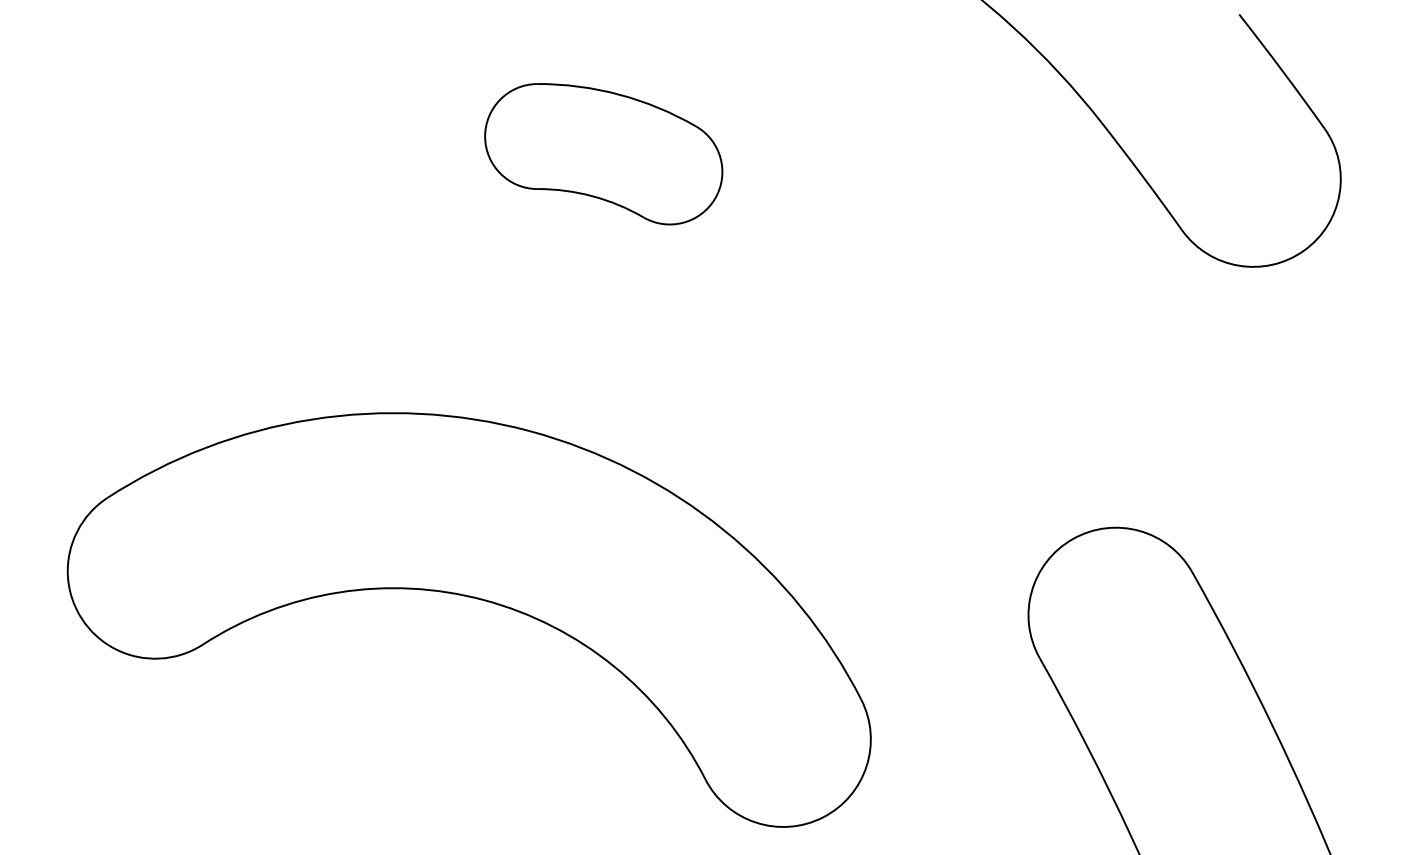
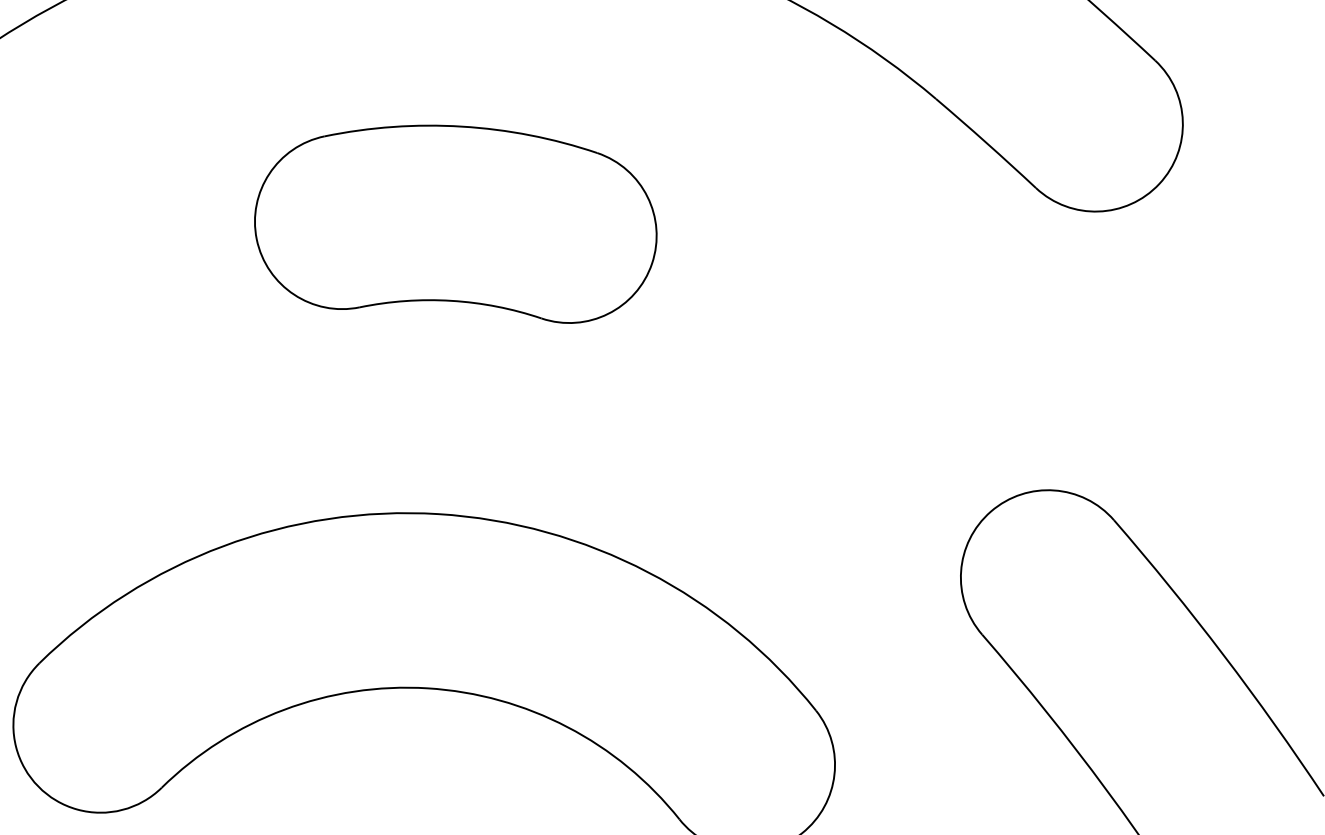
part: (603, 154) -> (455, 229), size x1.67

